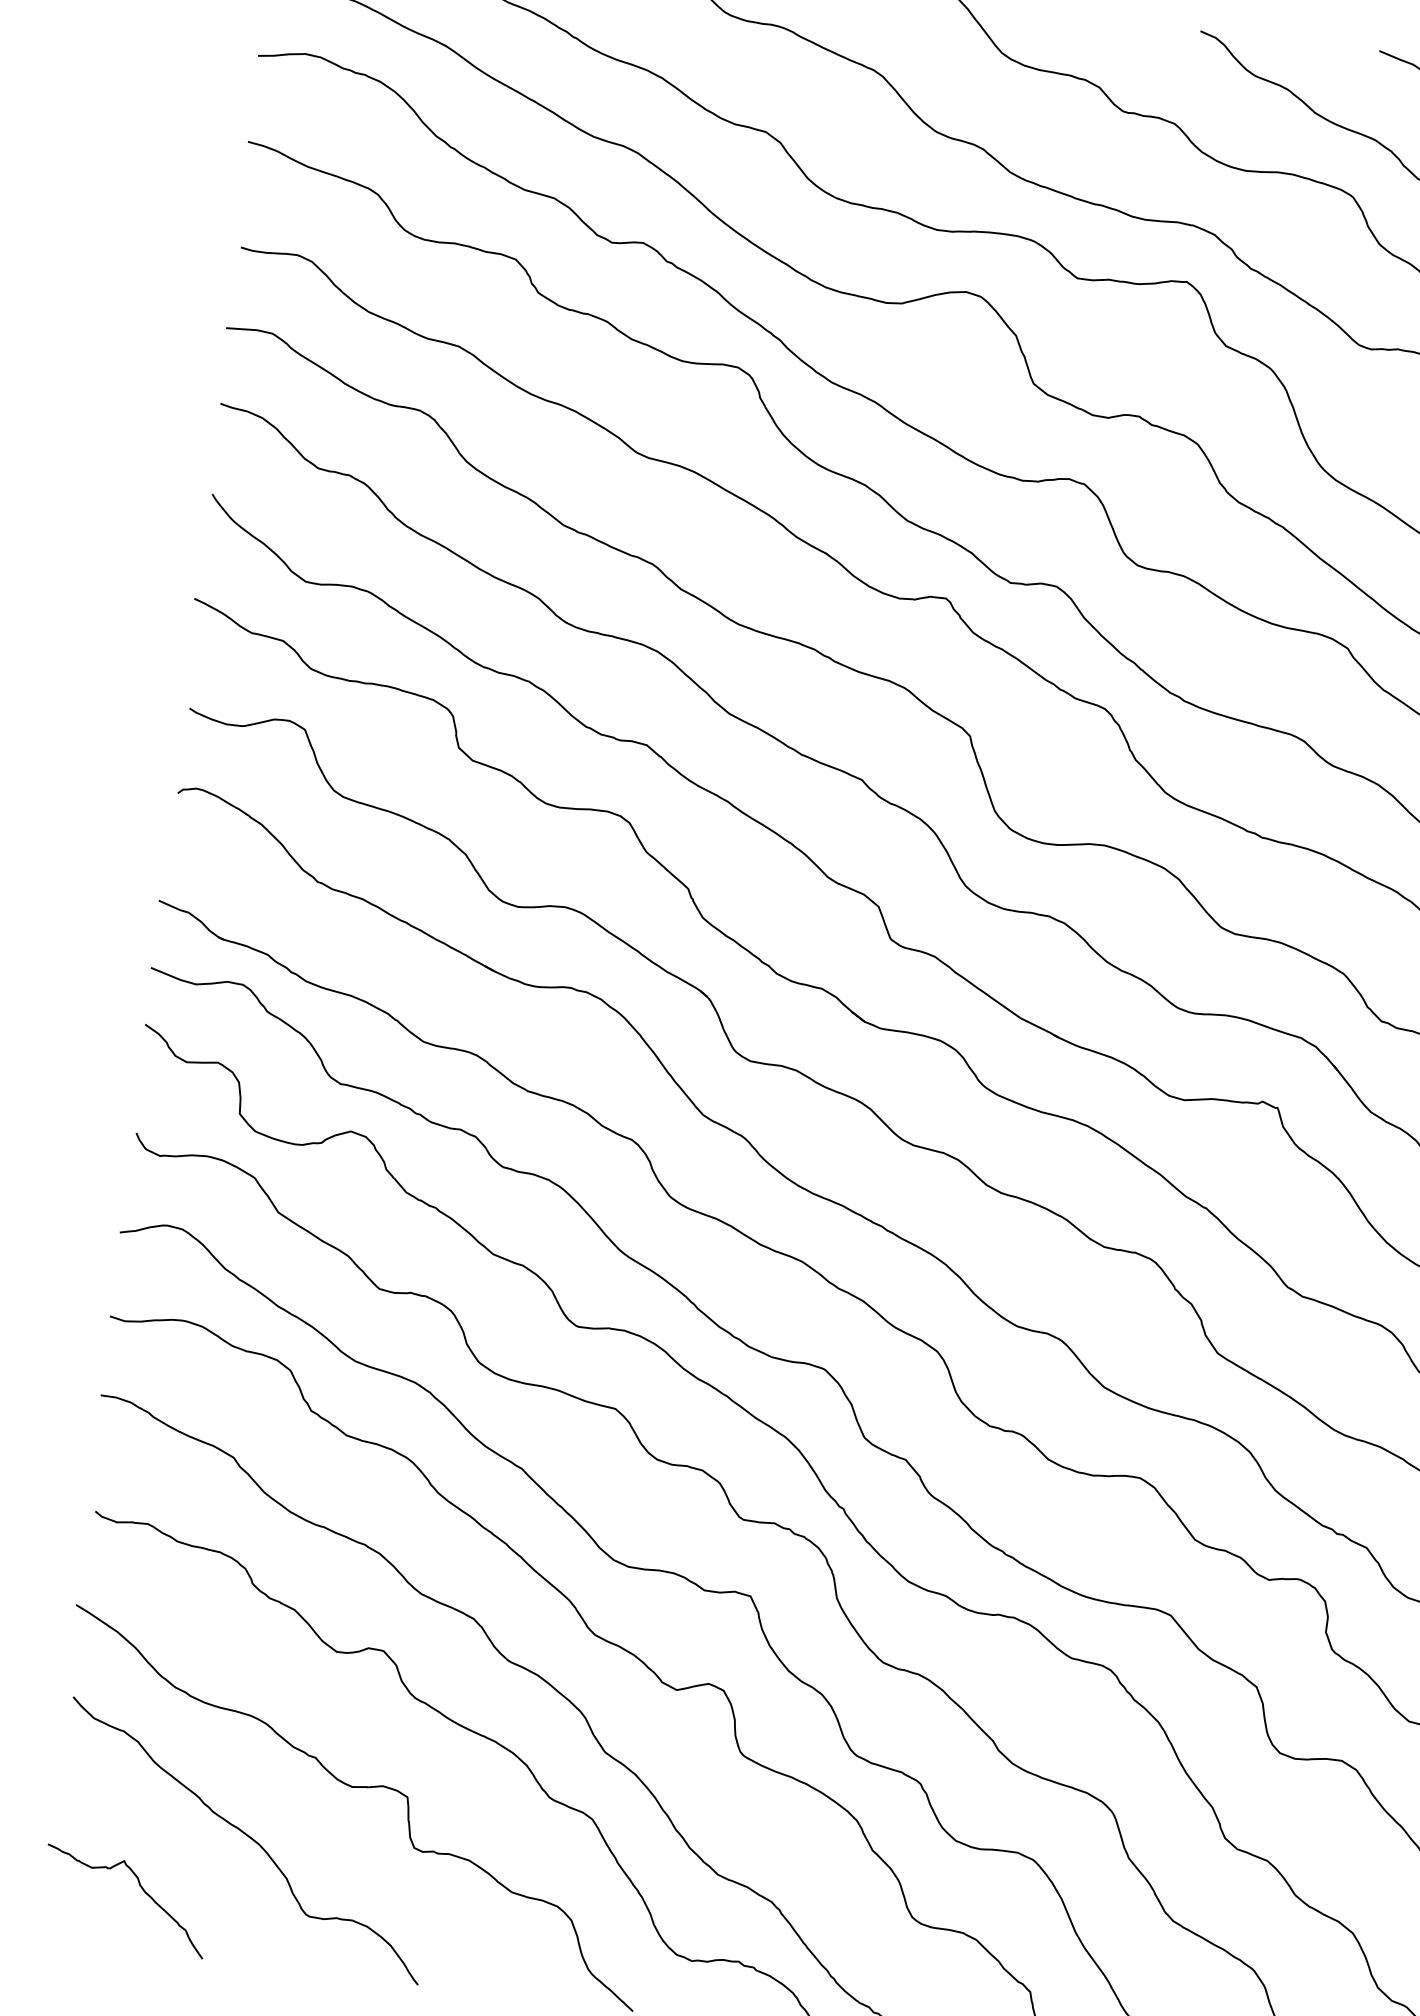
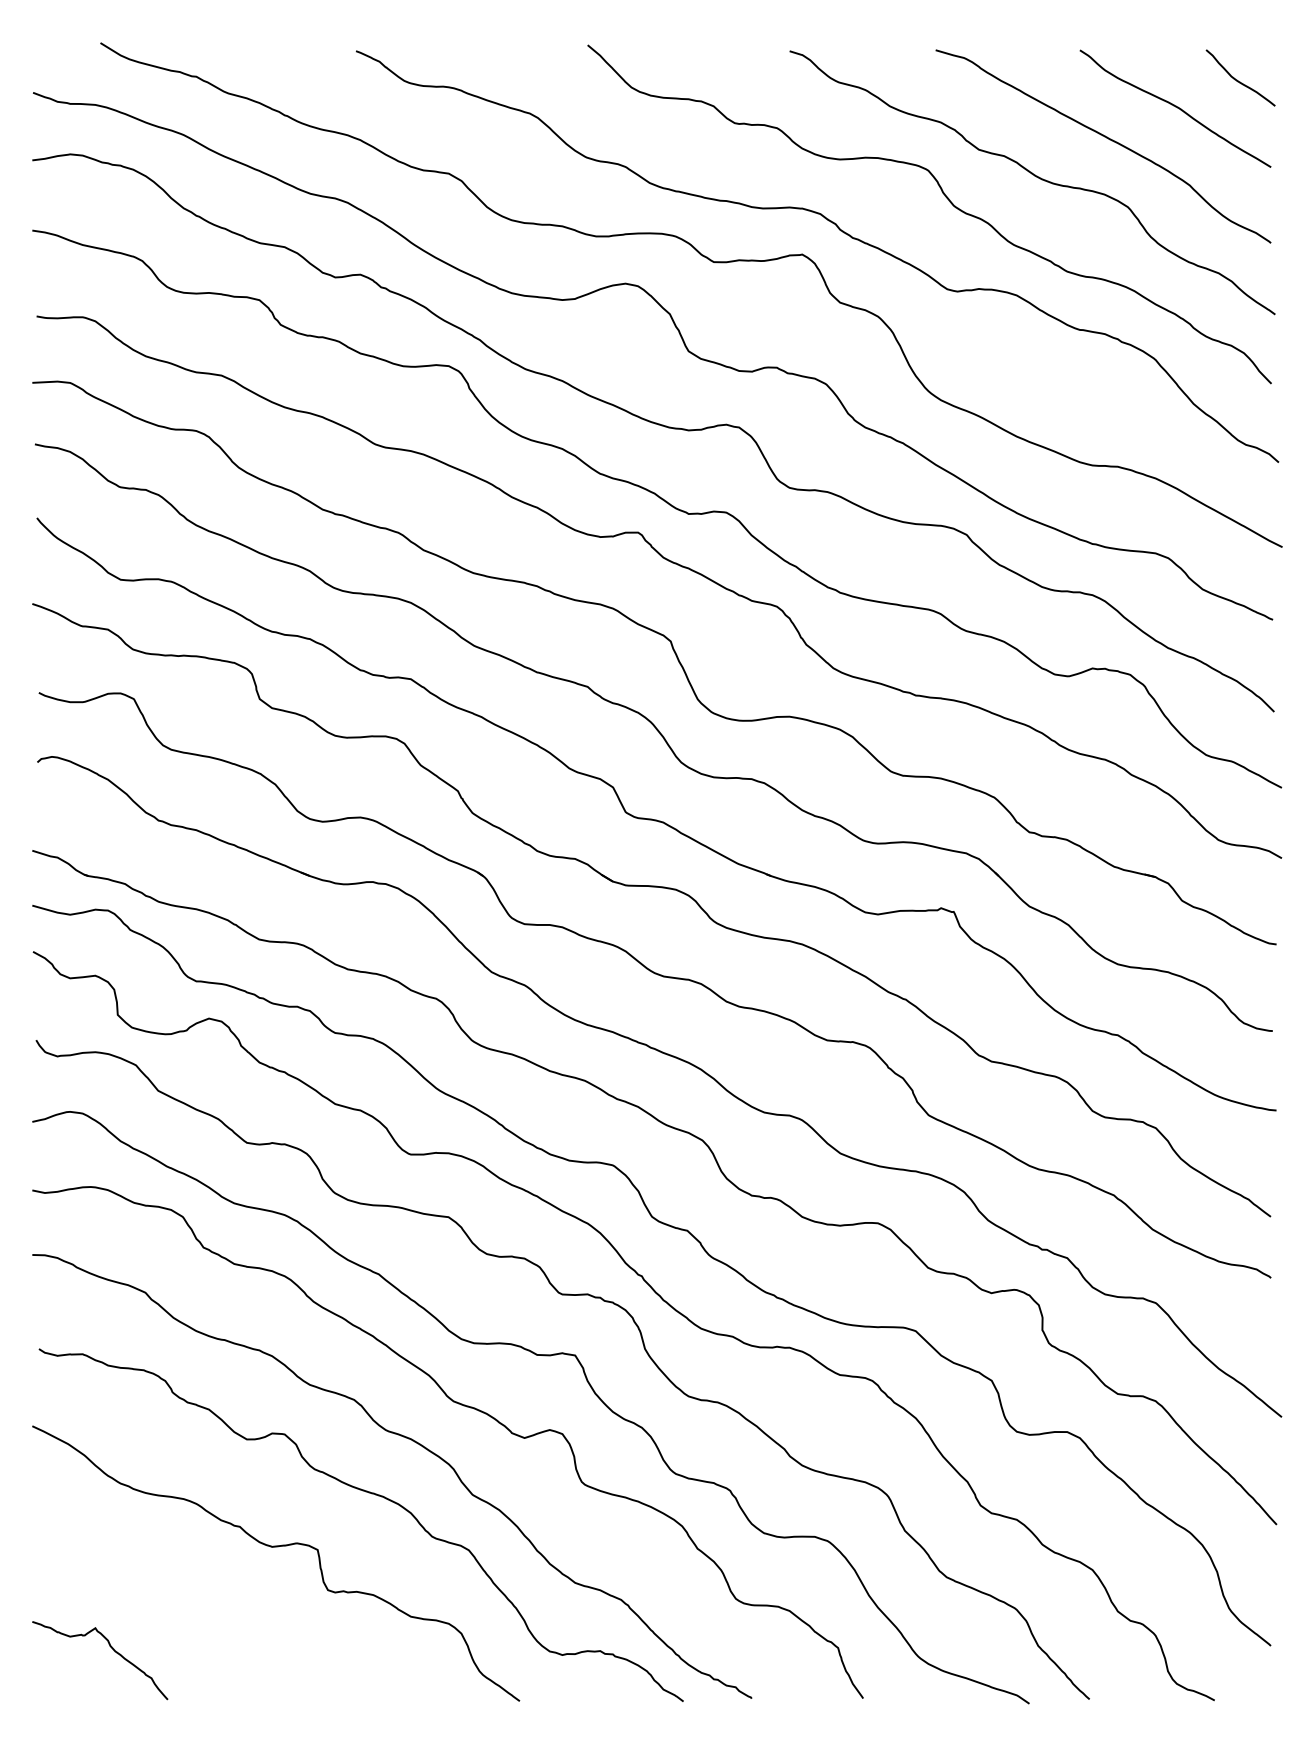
curve: (248, 1837) -> (193, 1597), removed

